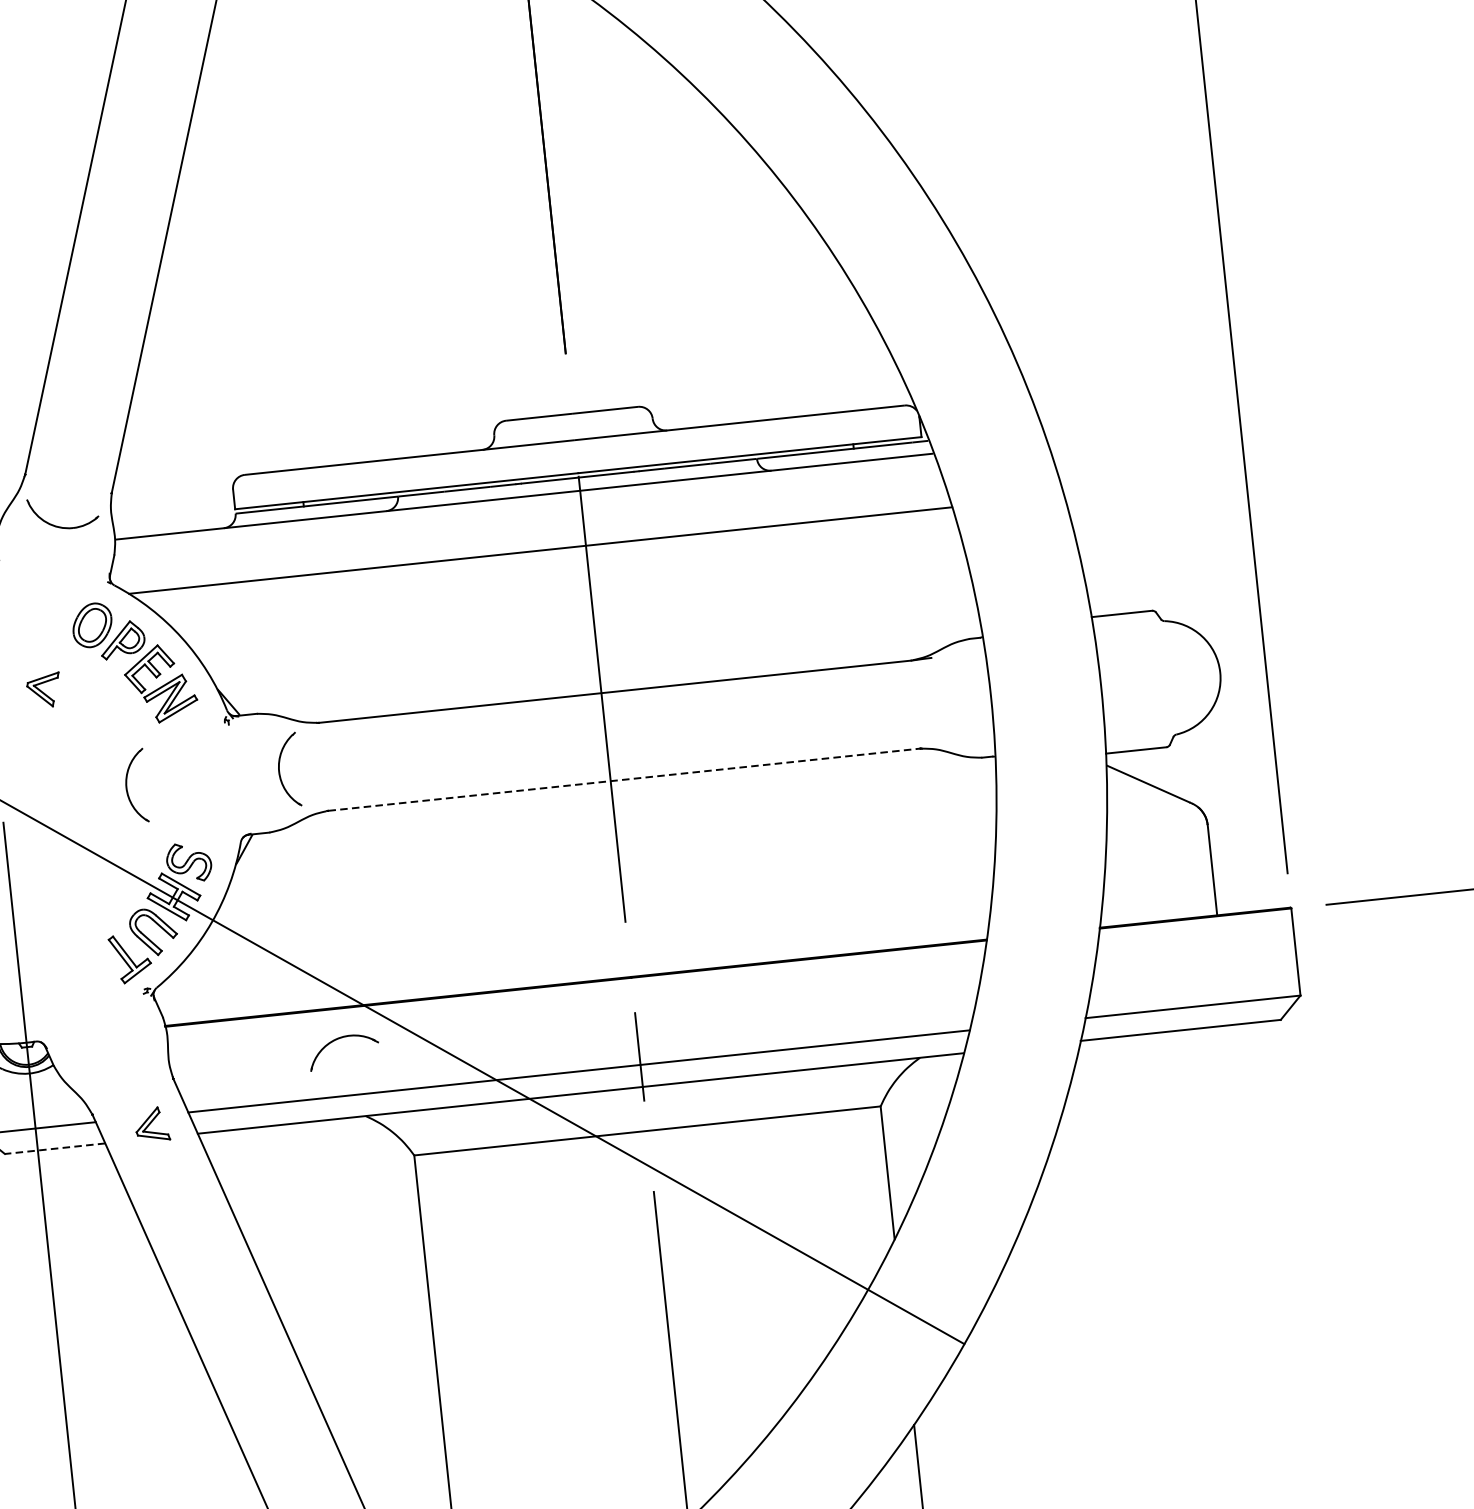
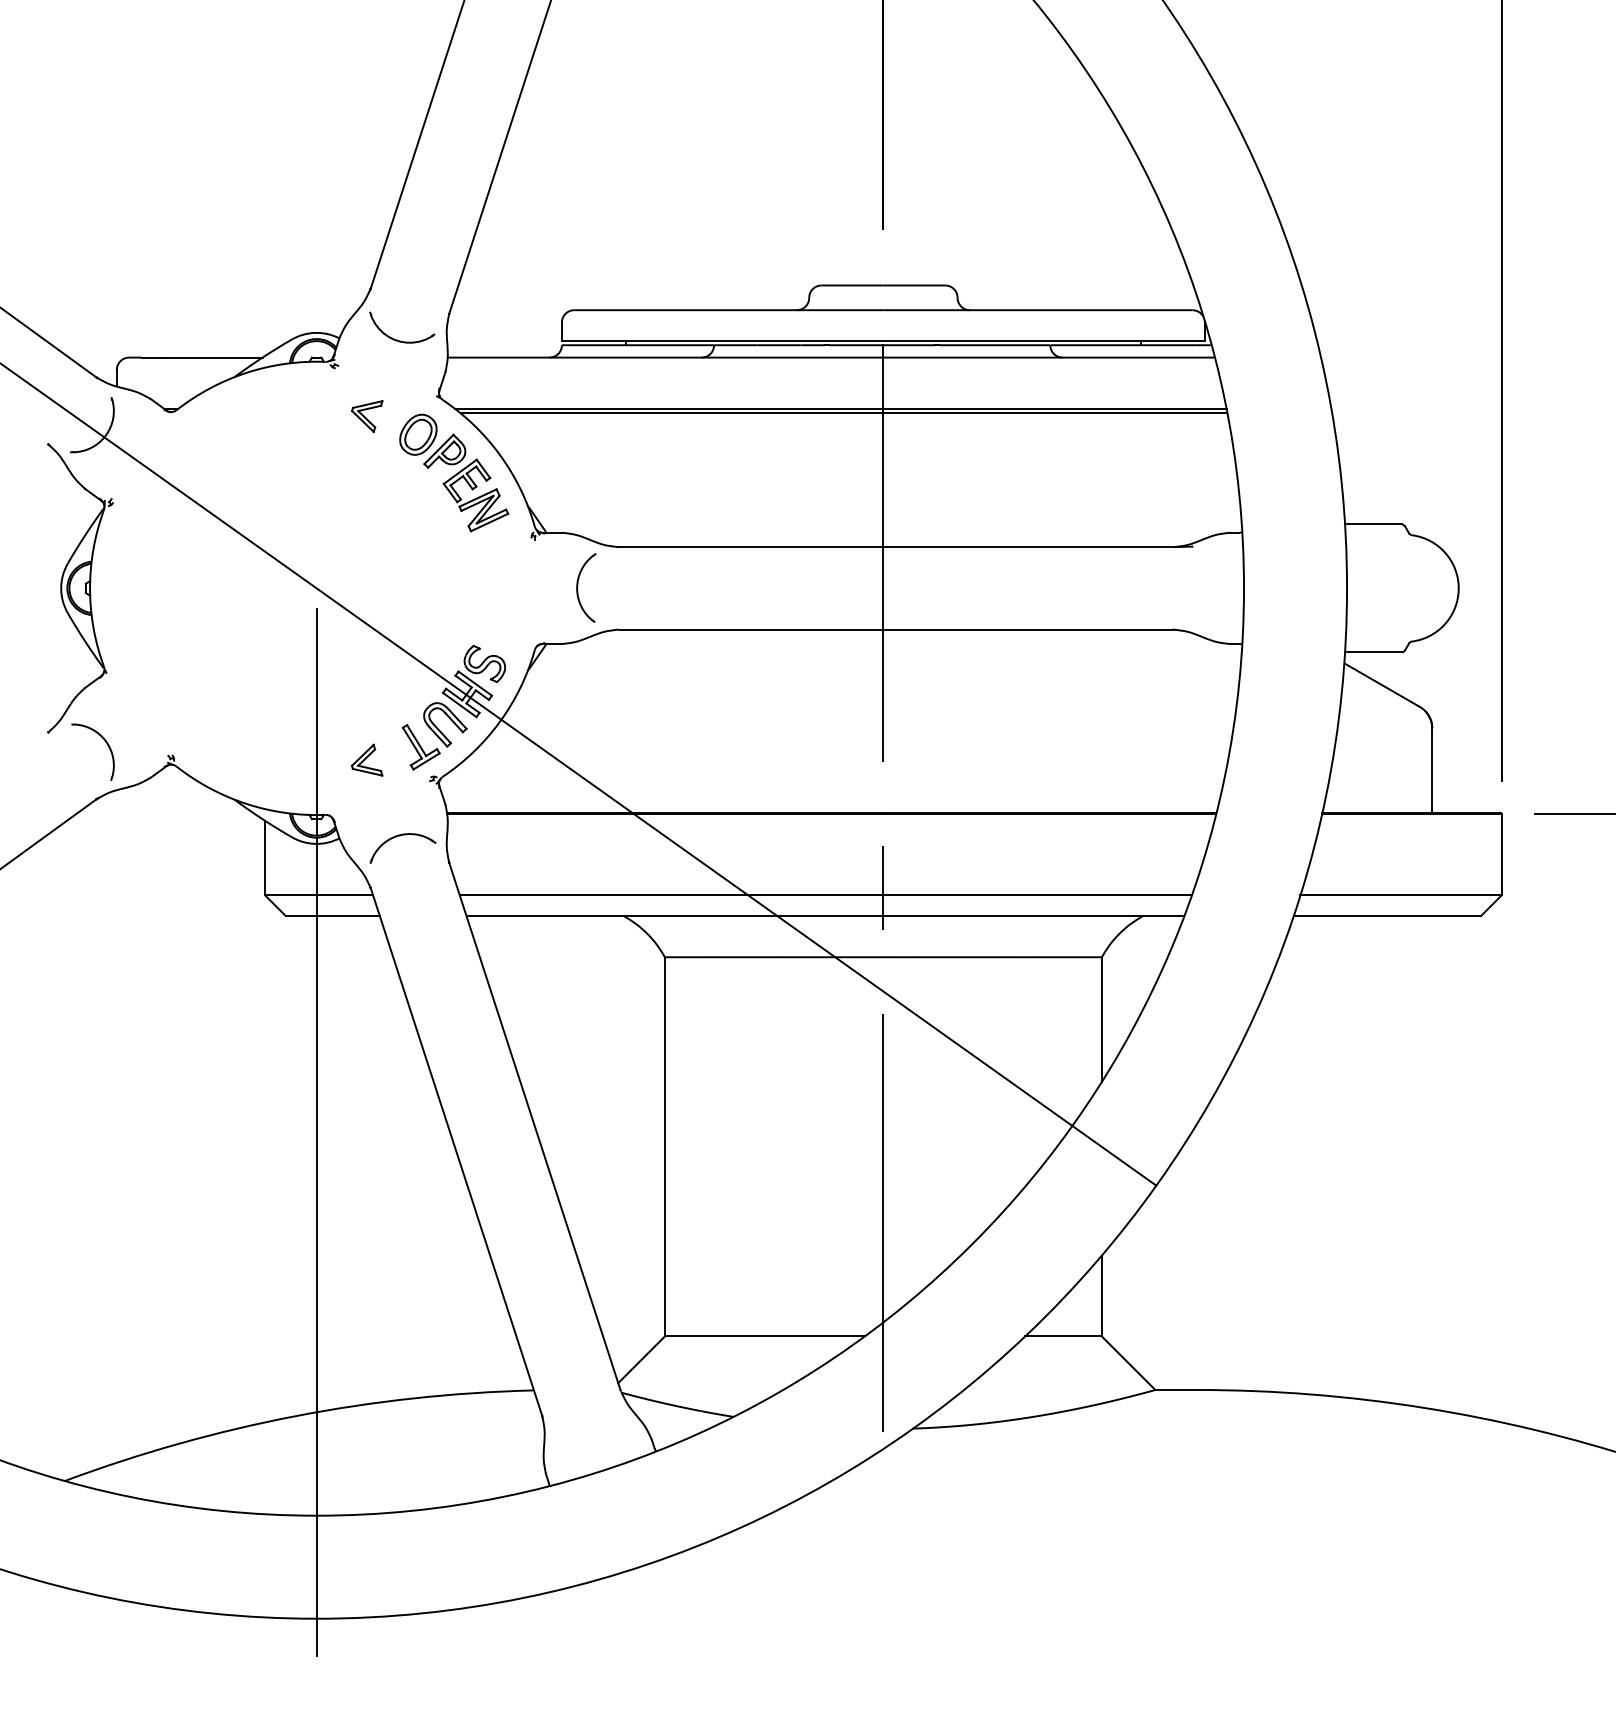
line: (543, 554) -> (843, 413), added
part: (44, 690) -> (367, 416), moved
line: (624, 779) -> (896, 629), dashed -> solid
part: (127, 785) -> (435, 586), removed
part: (340, 1039) -> (400, 836), moved
part: (151, 1123) -> (366, 759), moved
line: (54, 1149) -> (332, 916), dashed -> solid

